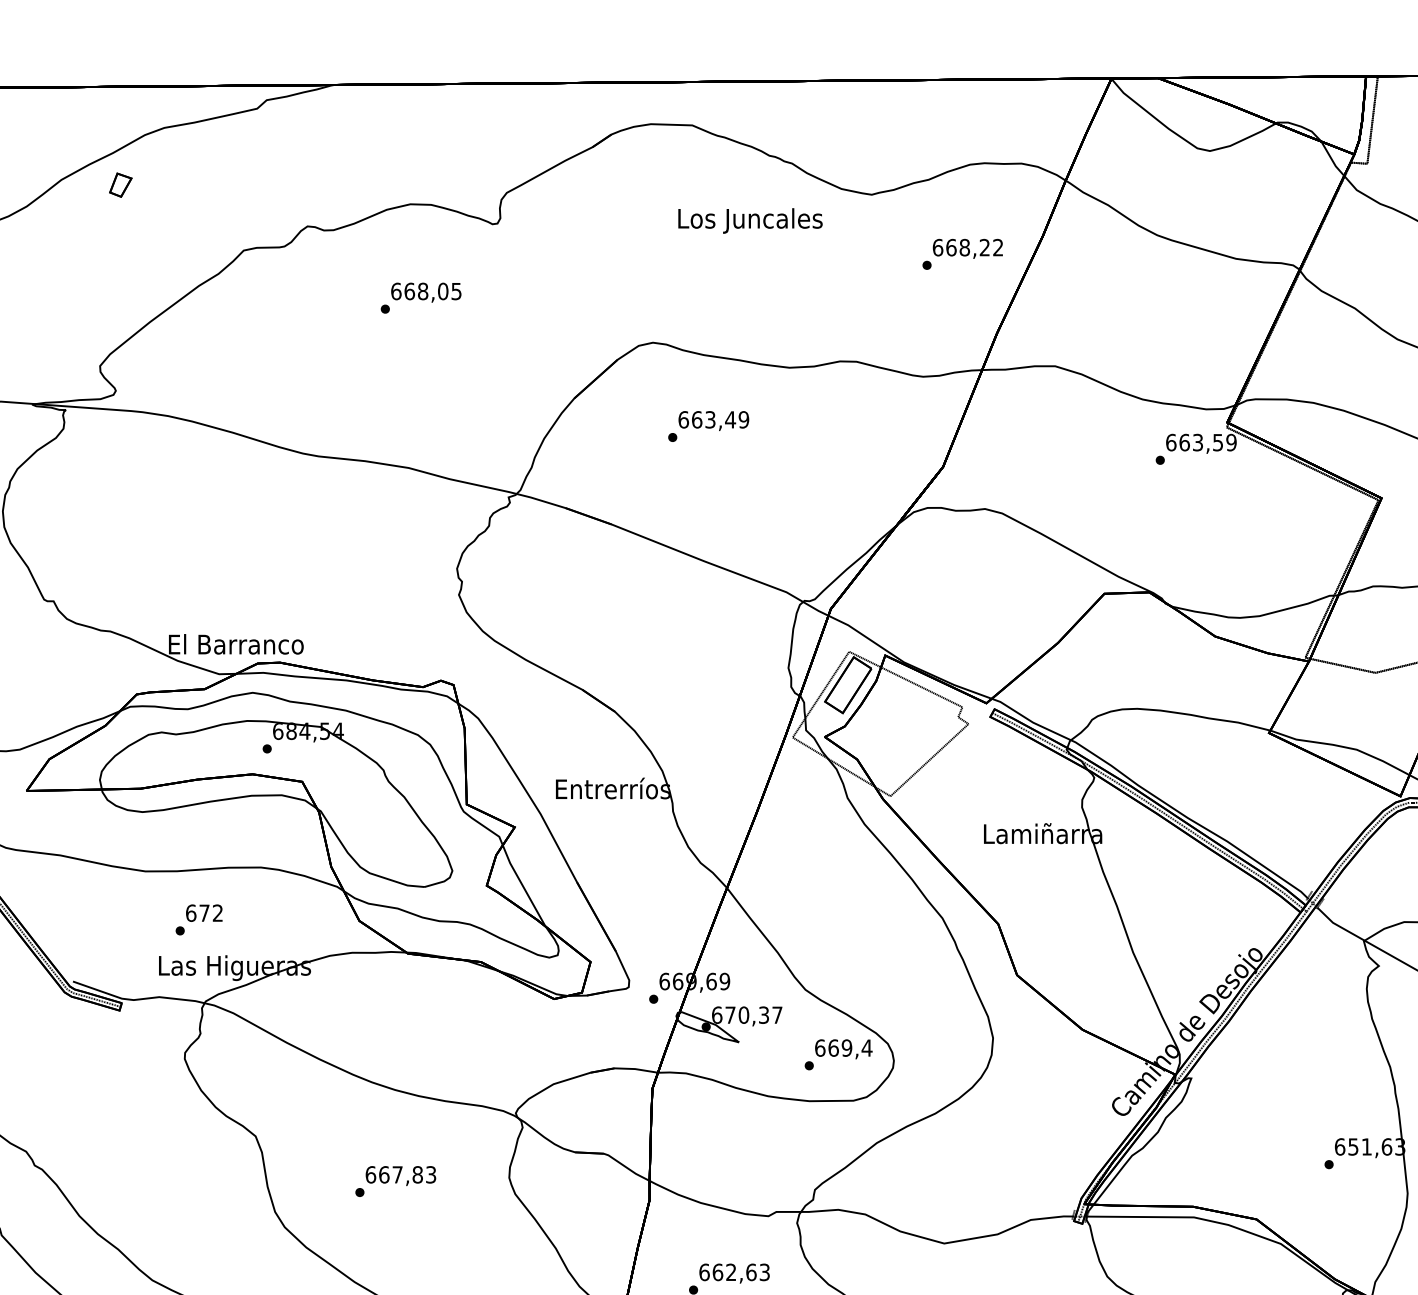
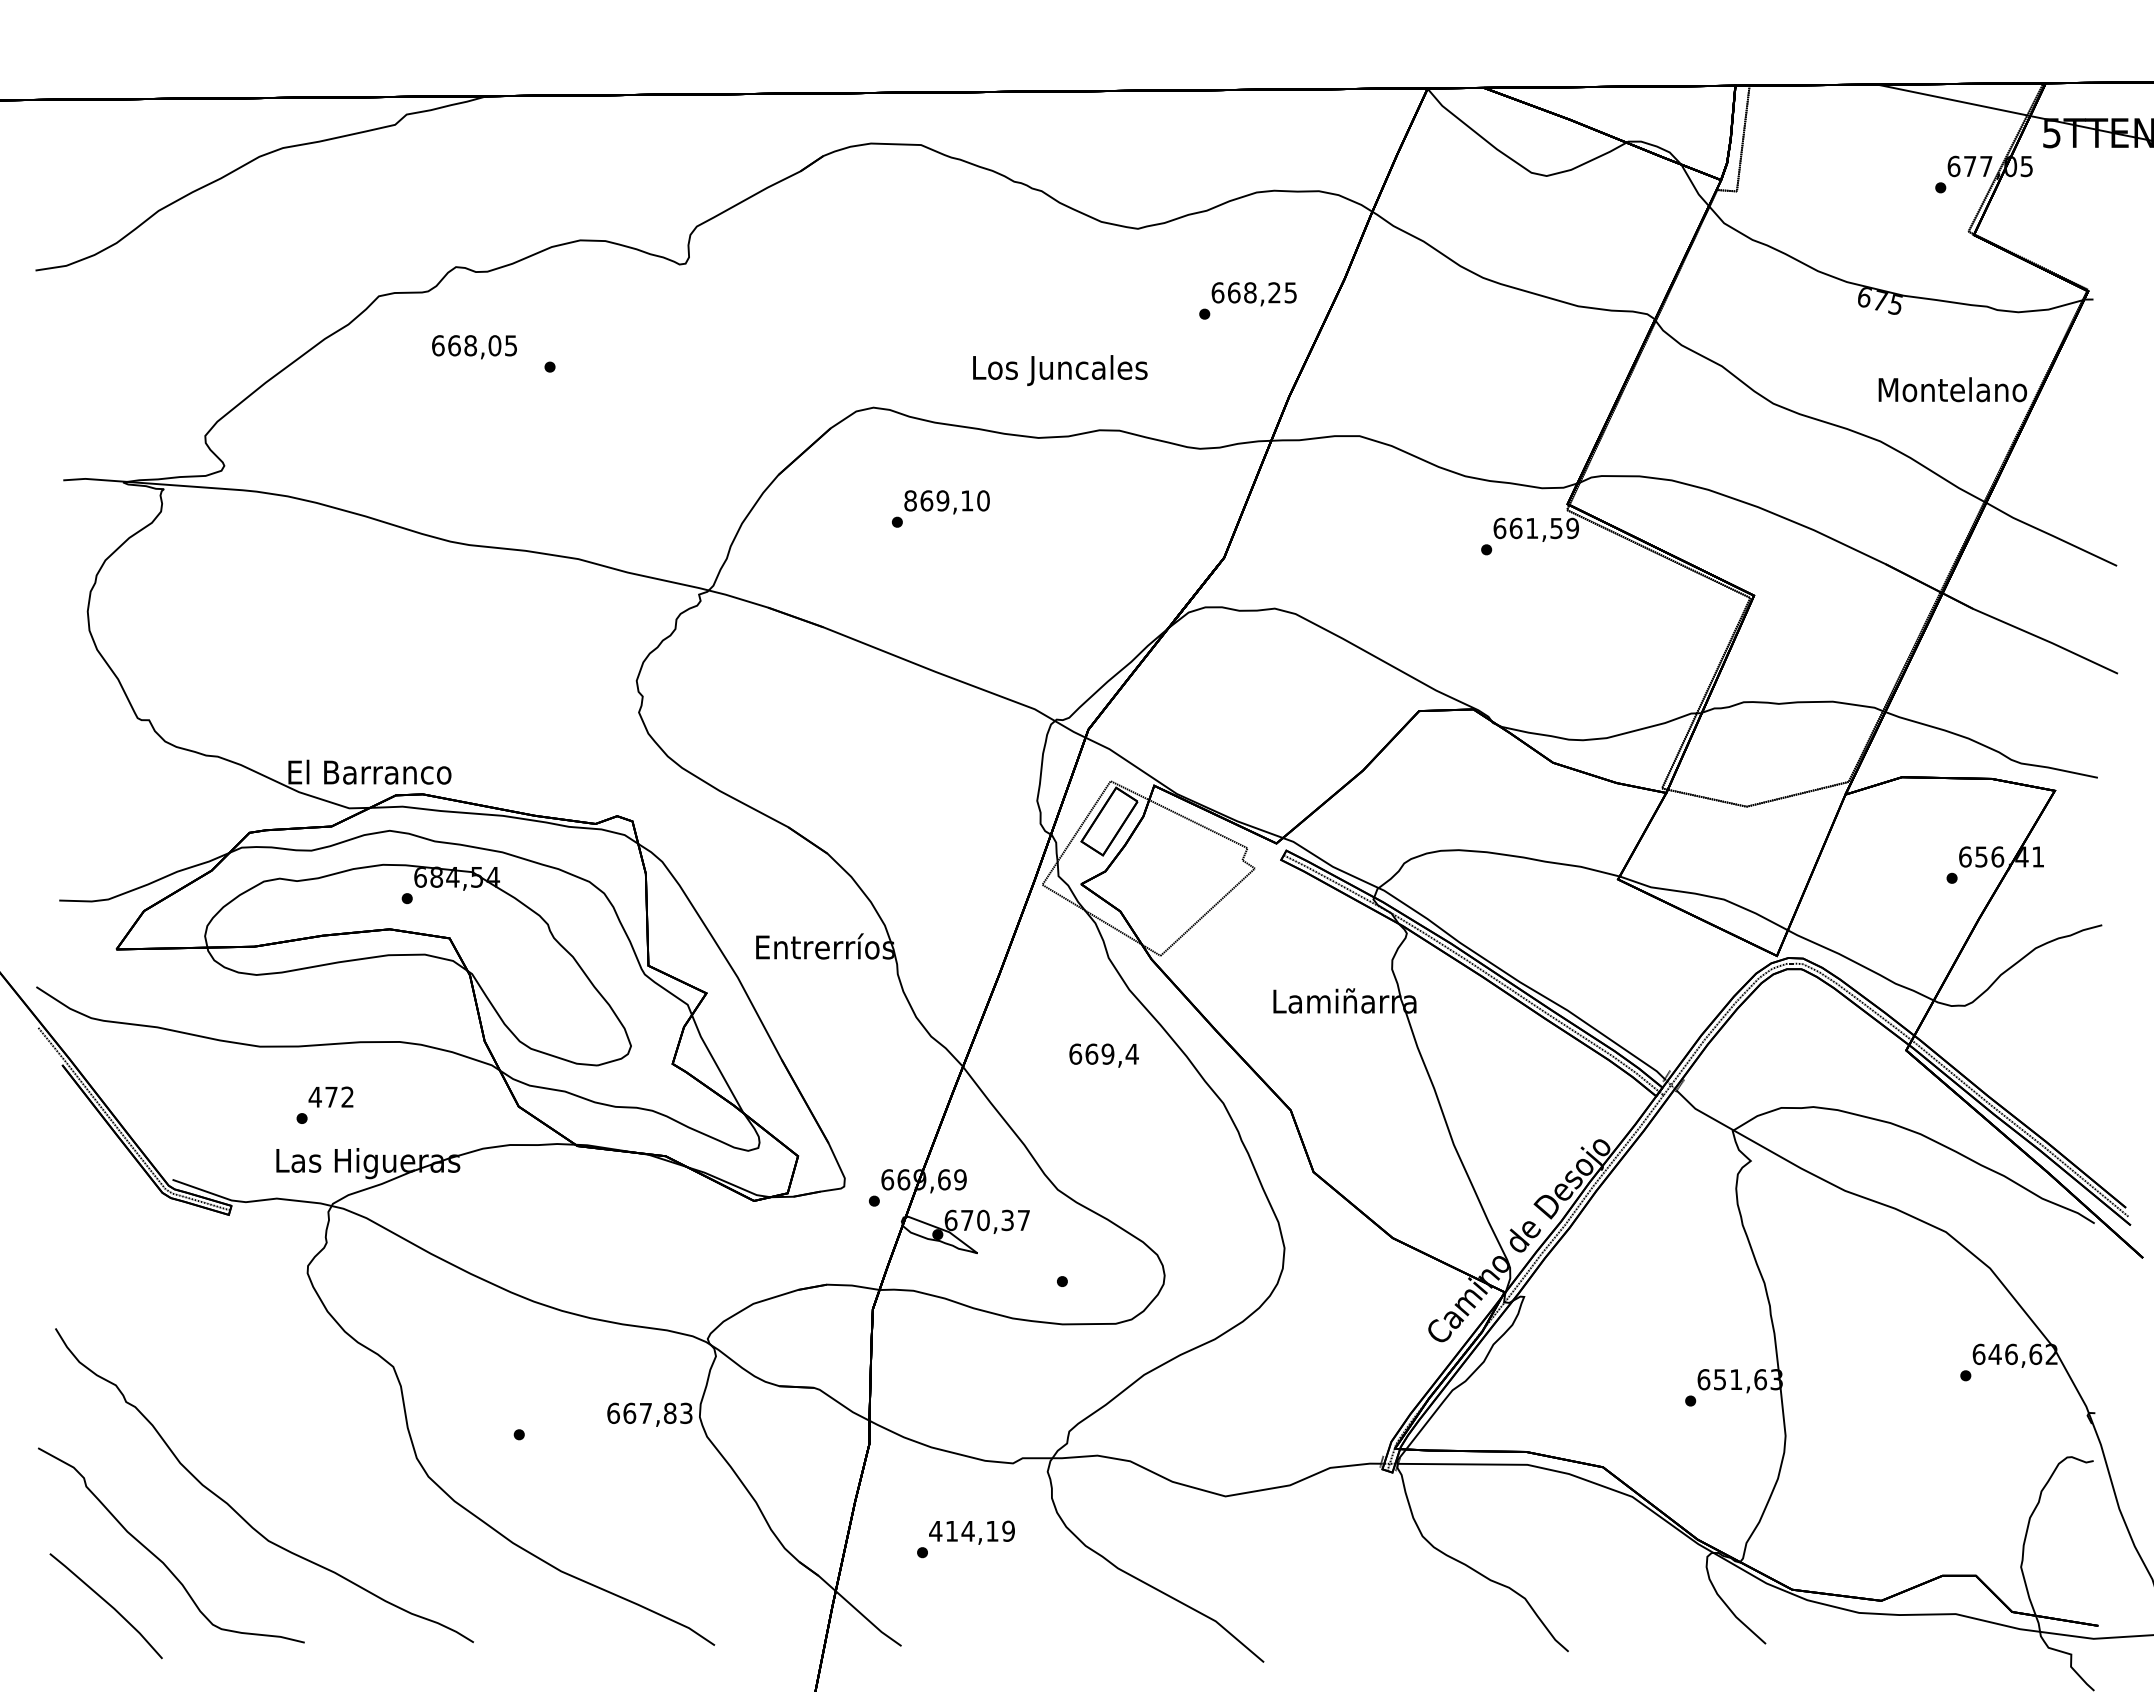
part: (120, 185) -> (230, 217), removed
text: (750, 220) -> (1060, 370), moved
text: (998, 247) -> (1290, 292), 668,22 -> 668,25
text: (426, 292) -> (474, 347), moved
text: (713, 419) -> (946, 500), 663,49 -> 869,10
text: (1198, 442) -> (1532, 528), 663,59 -> 661,59
text: (190, 912) -> (314, 1096), 672 -> 472
text: (843, 1049) -> (1103, 1055), moved
text: (400, 1175) -> (649, 1414), moved
text: (734, 1271) -> (971, 1530), 662,63 -> 414,19

